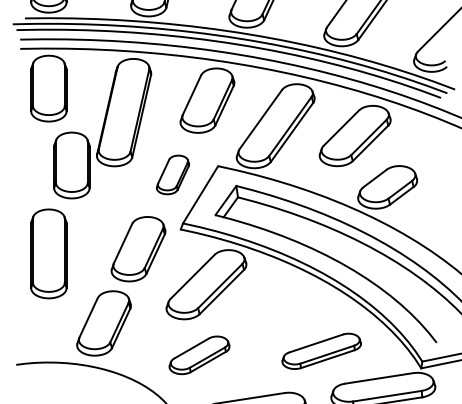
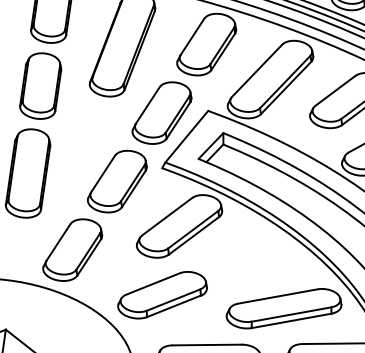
part: (71, 165) -> (40, 86), moved
part: (172, 174) -> (161, 112), size x1.67
part: (321, 351) -> (283, 308), size x1.43
part: (199, 355) -> (162, 295), size x1.43

